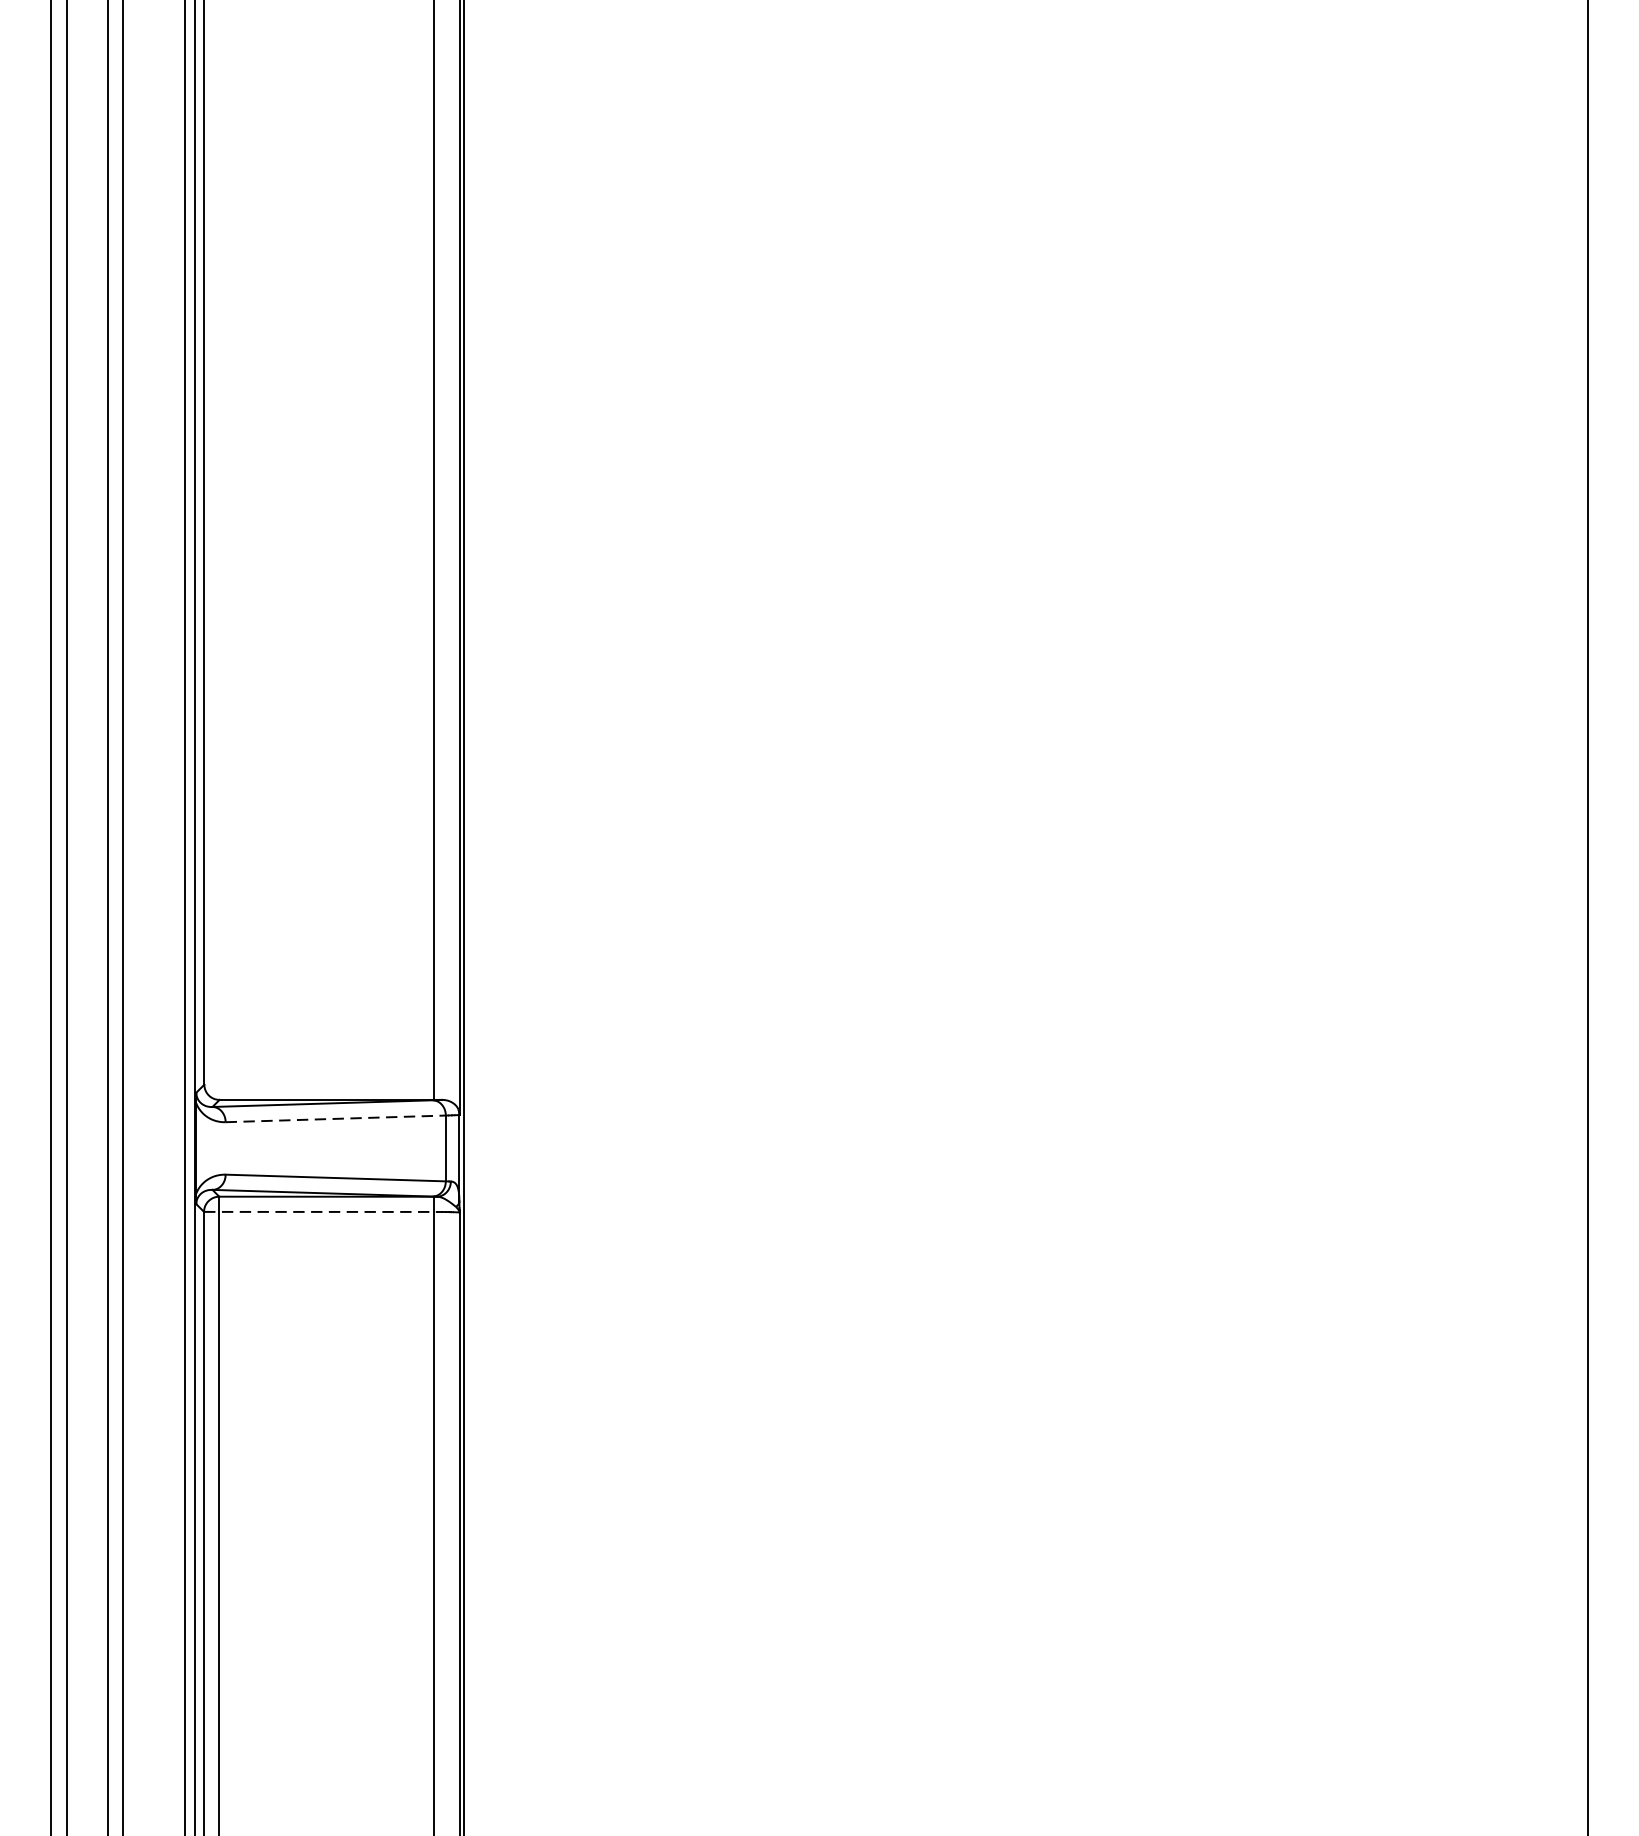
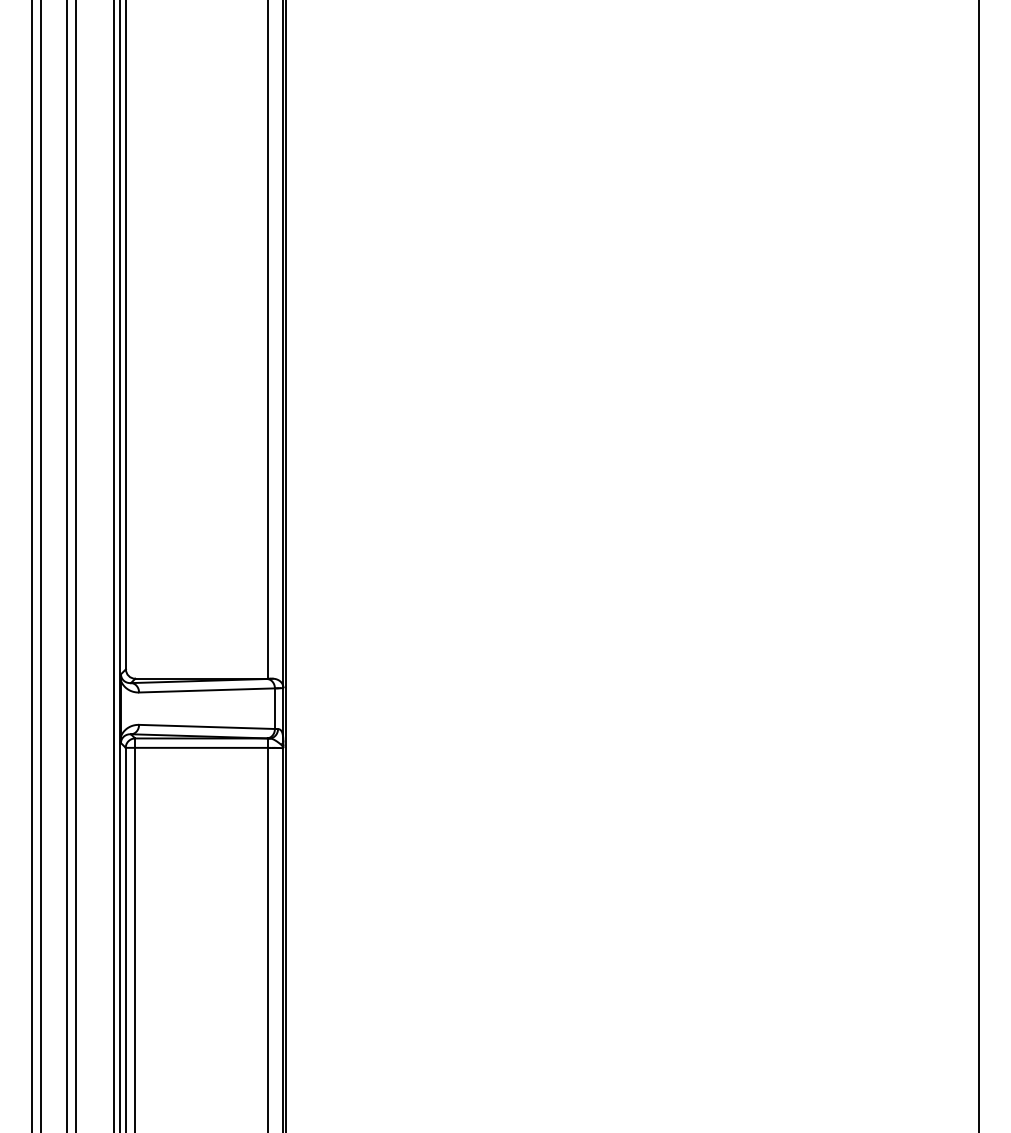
line: (338, 1118) -> (208, 690), dashed -> solid
line: (321, 1211) -> (198, 747), dashed -> solid

